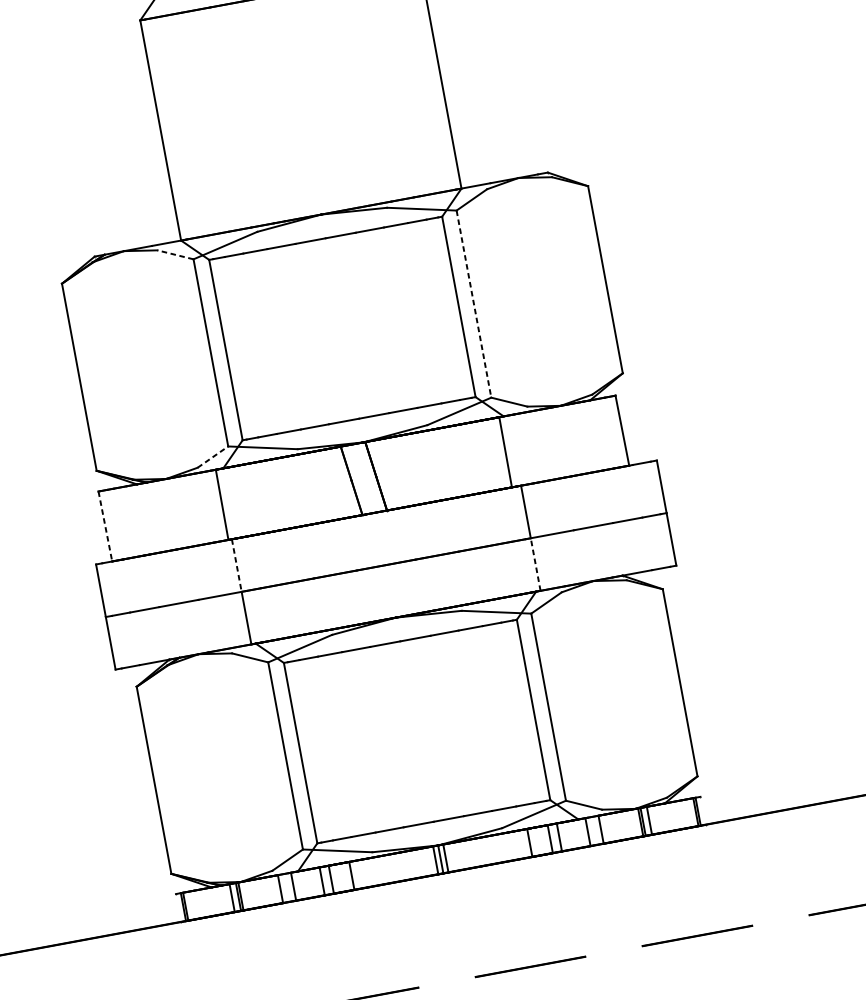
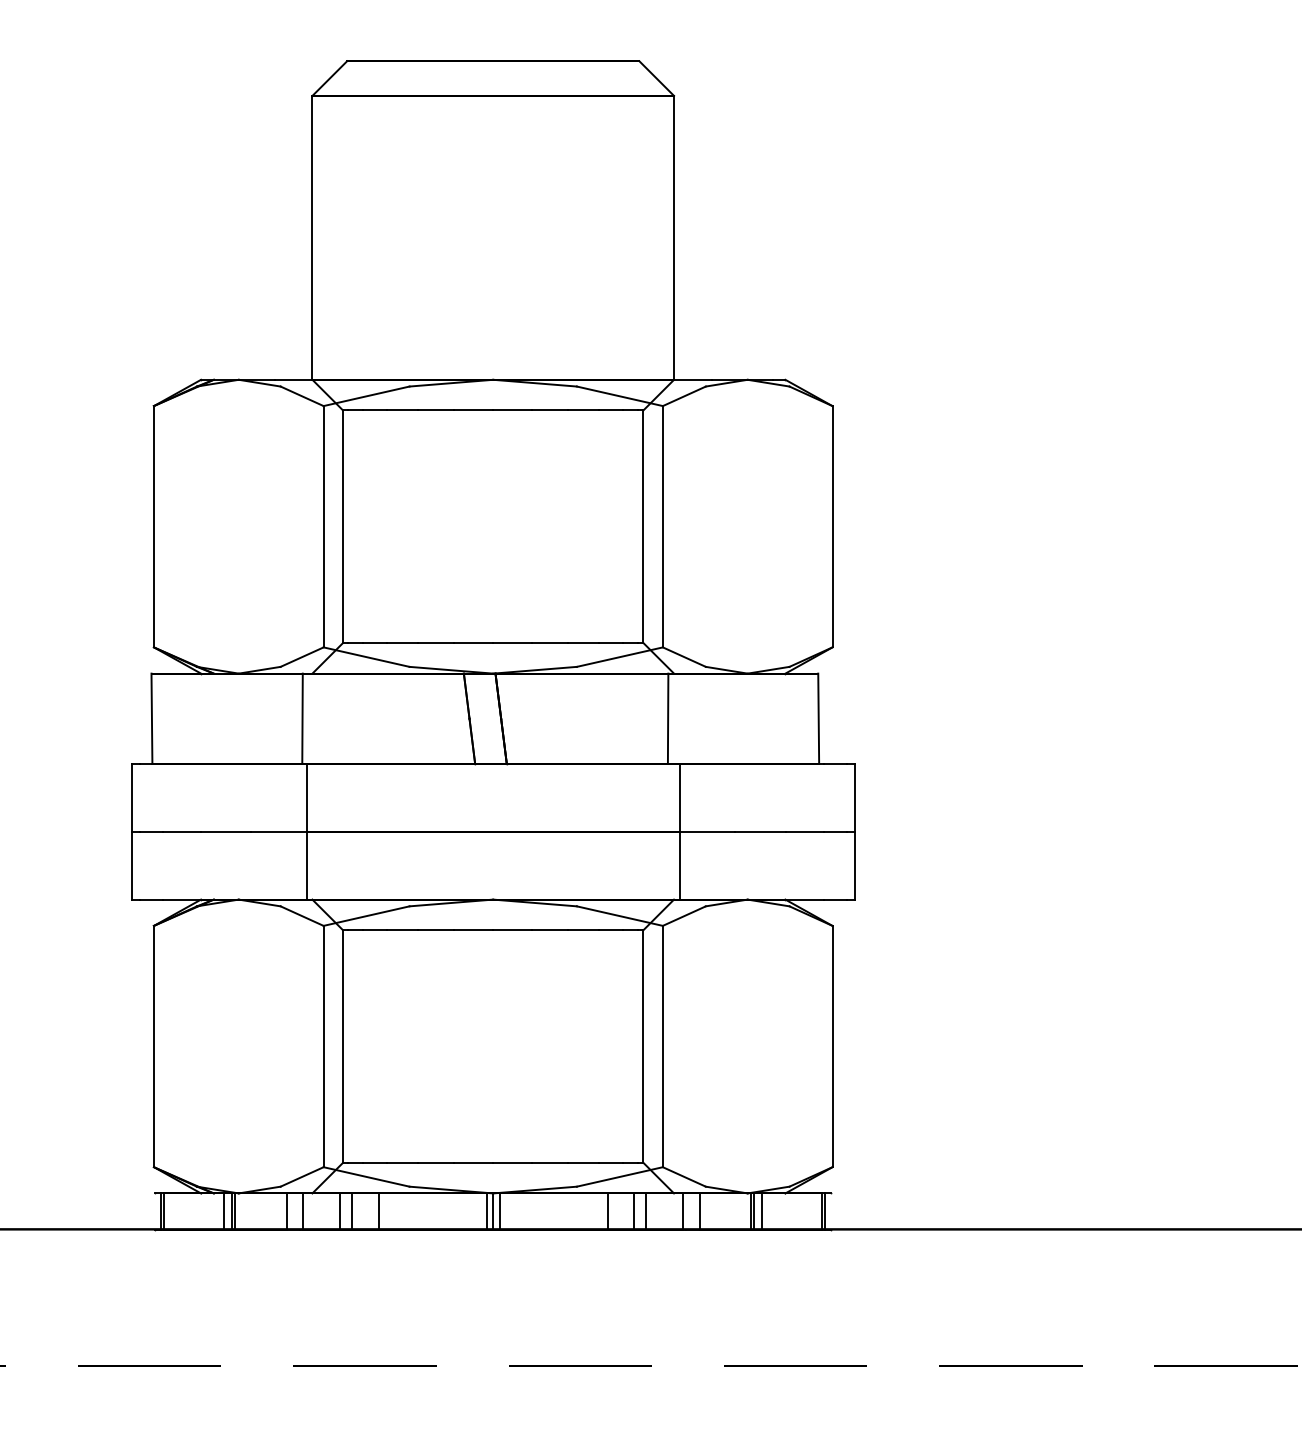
line: (175, 254) -> (302, 396), dashed -> solid
line: (473, 304) -> (662, 526), dashed -> solid
line: (213, 457) -> (302, 657), dashed -> solid
line: (105, 527) -> (151, 719), dashed -> solid
line: (535, 564) -> (679, 865), dashed -> solid
line: (236, 565) -> (306, 797), dashed -> solid

